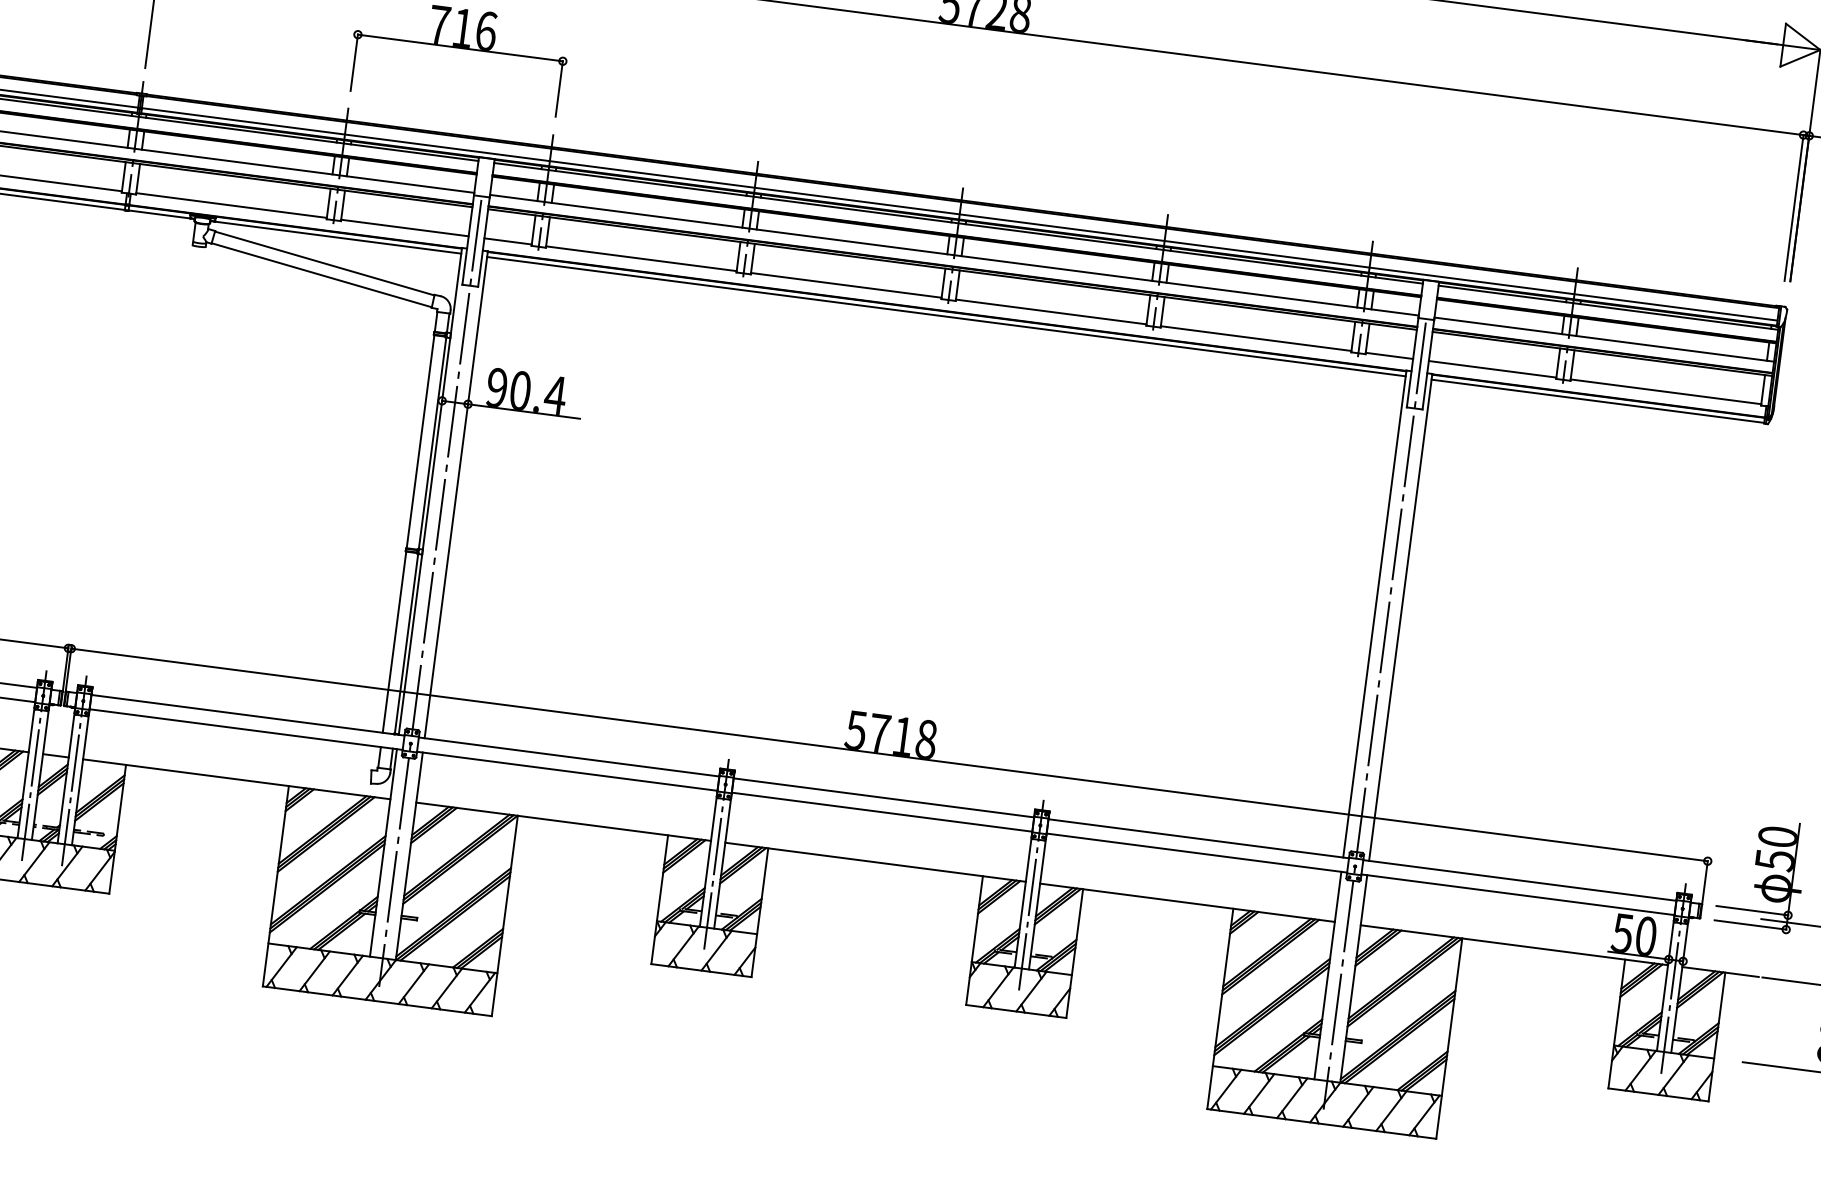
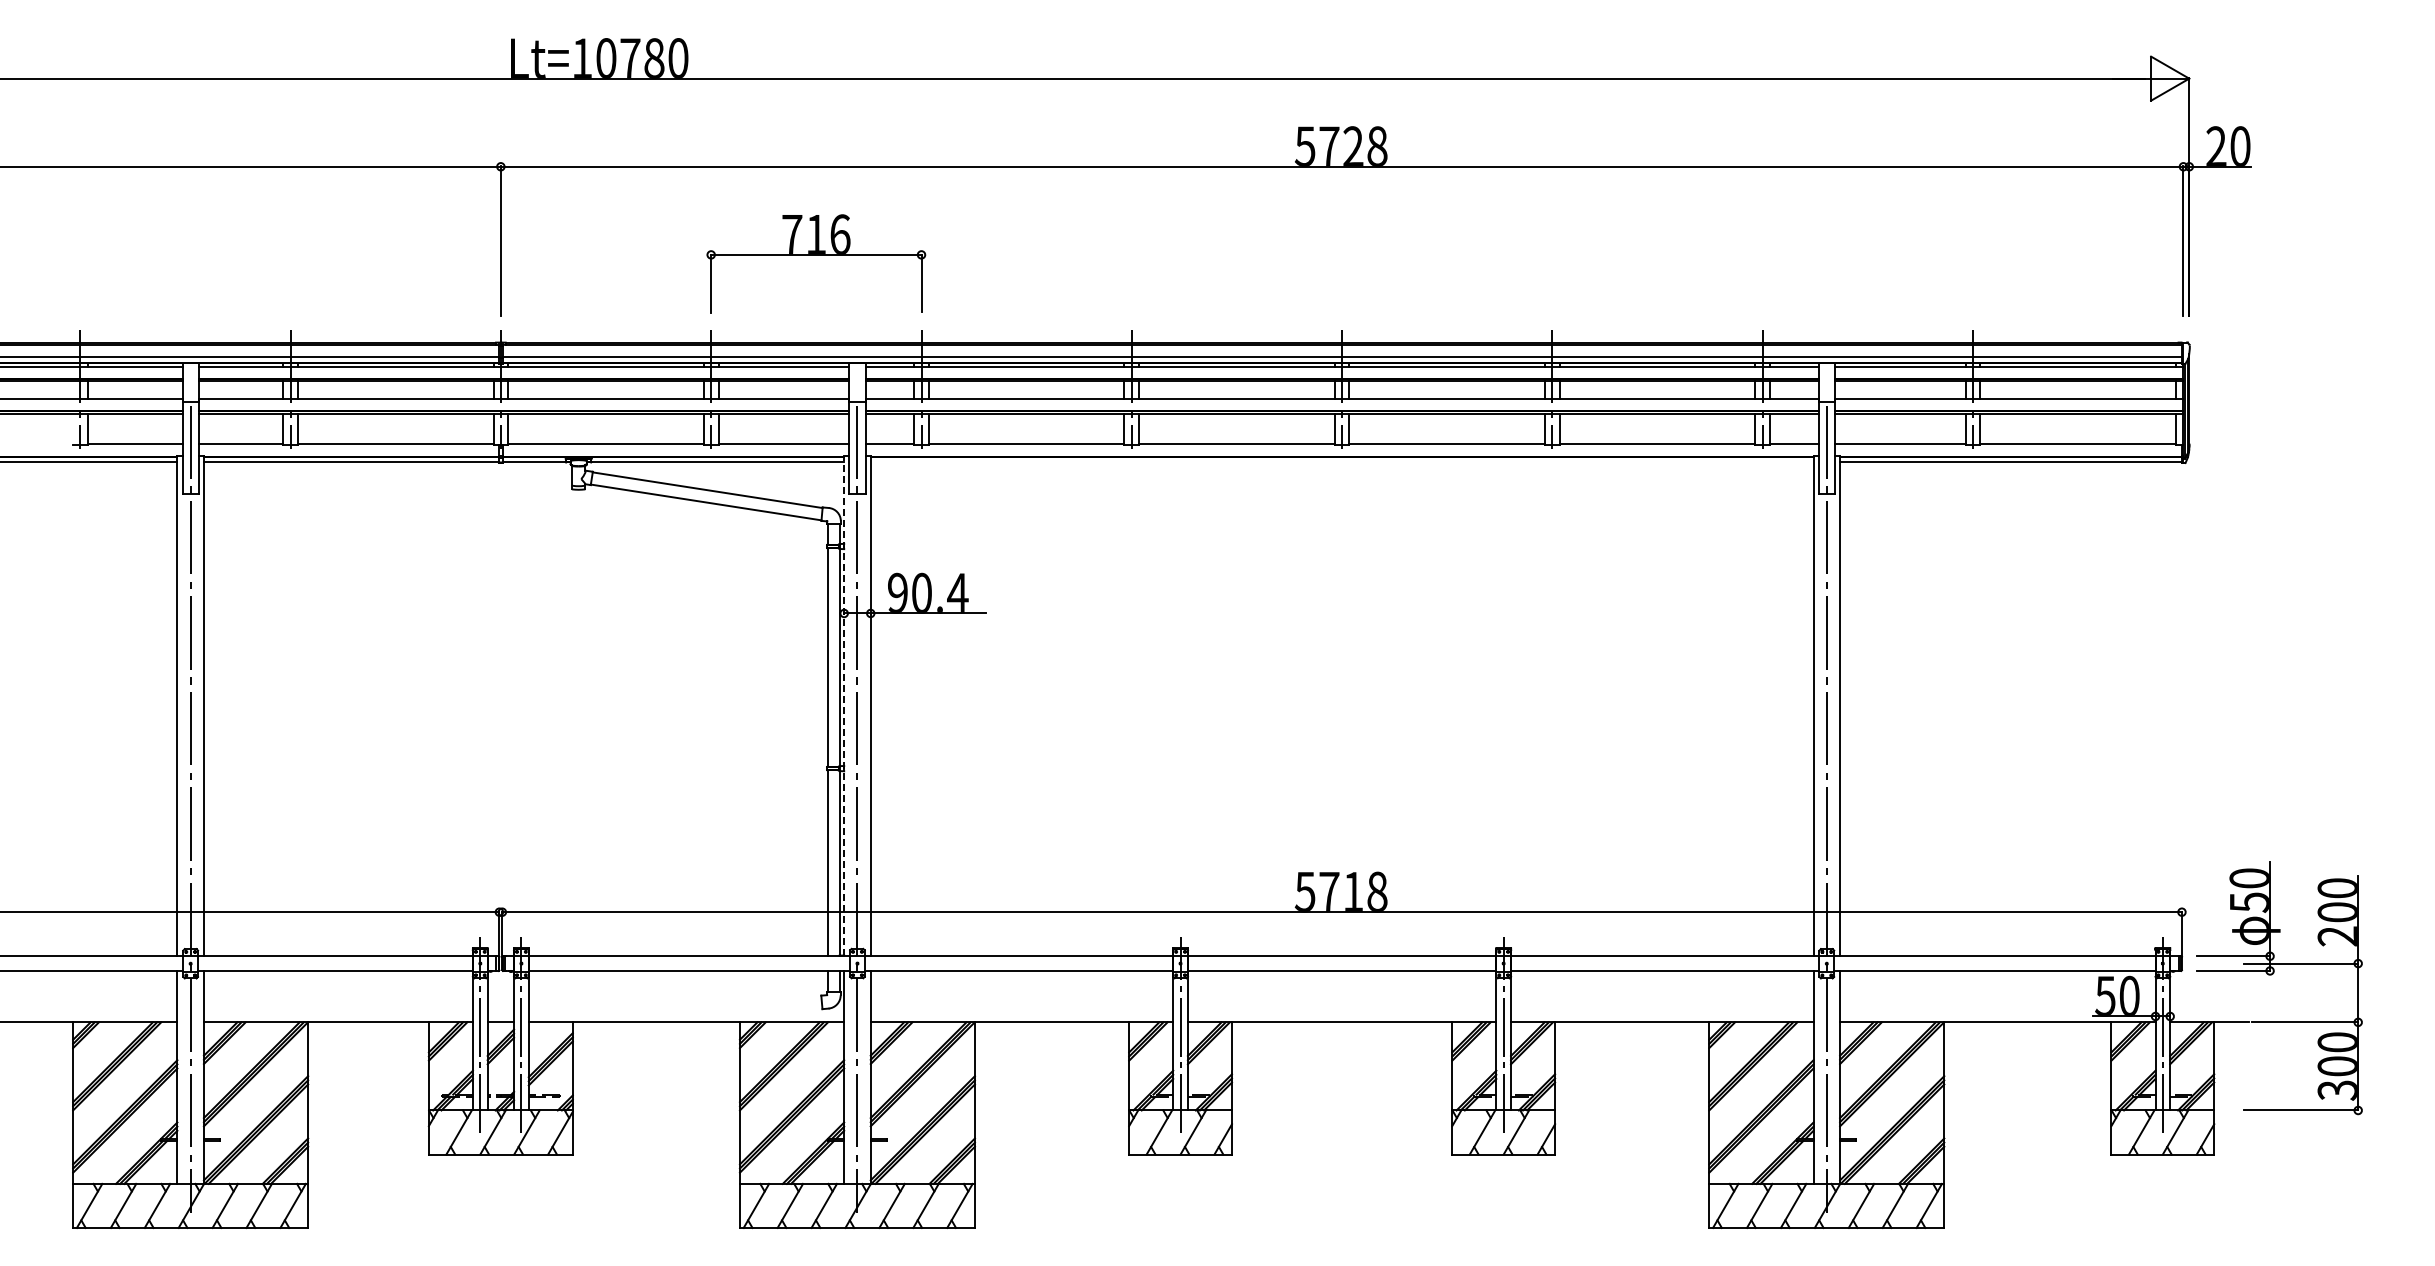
line: (945, 316) -> (1341, 462), removed
line: (430, 491) -> (844, 706), solid -> dashed

